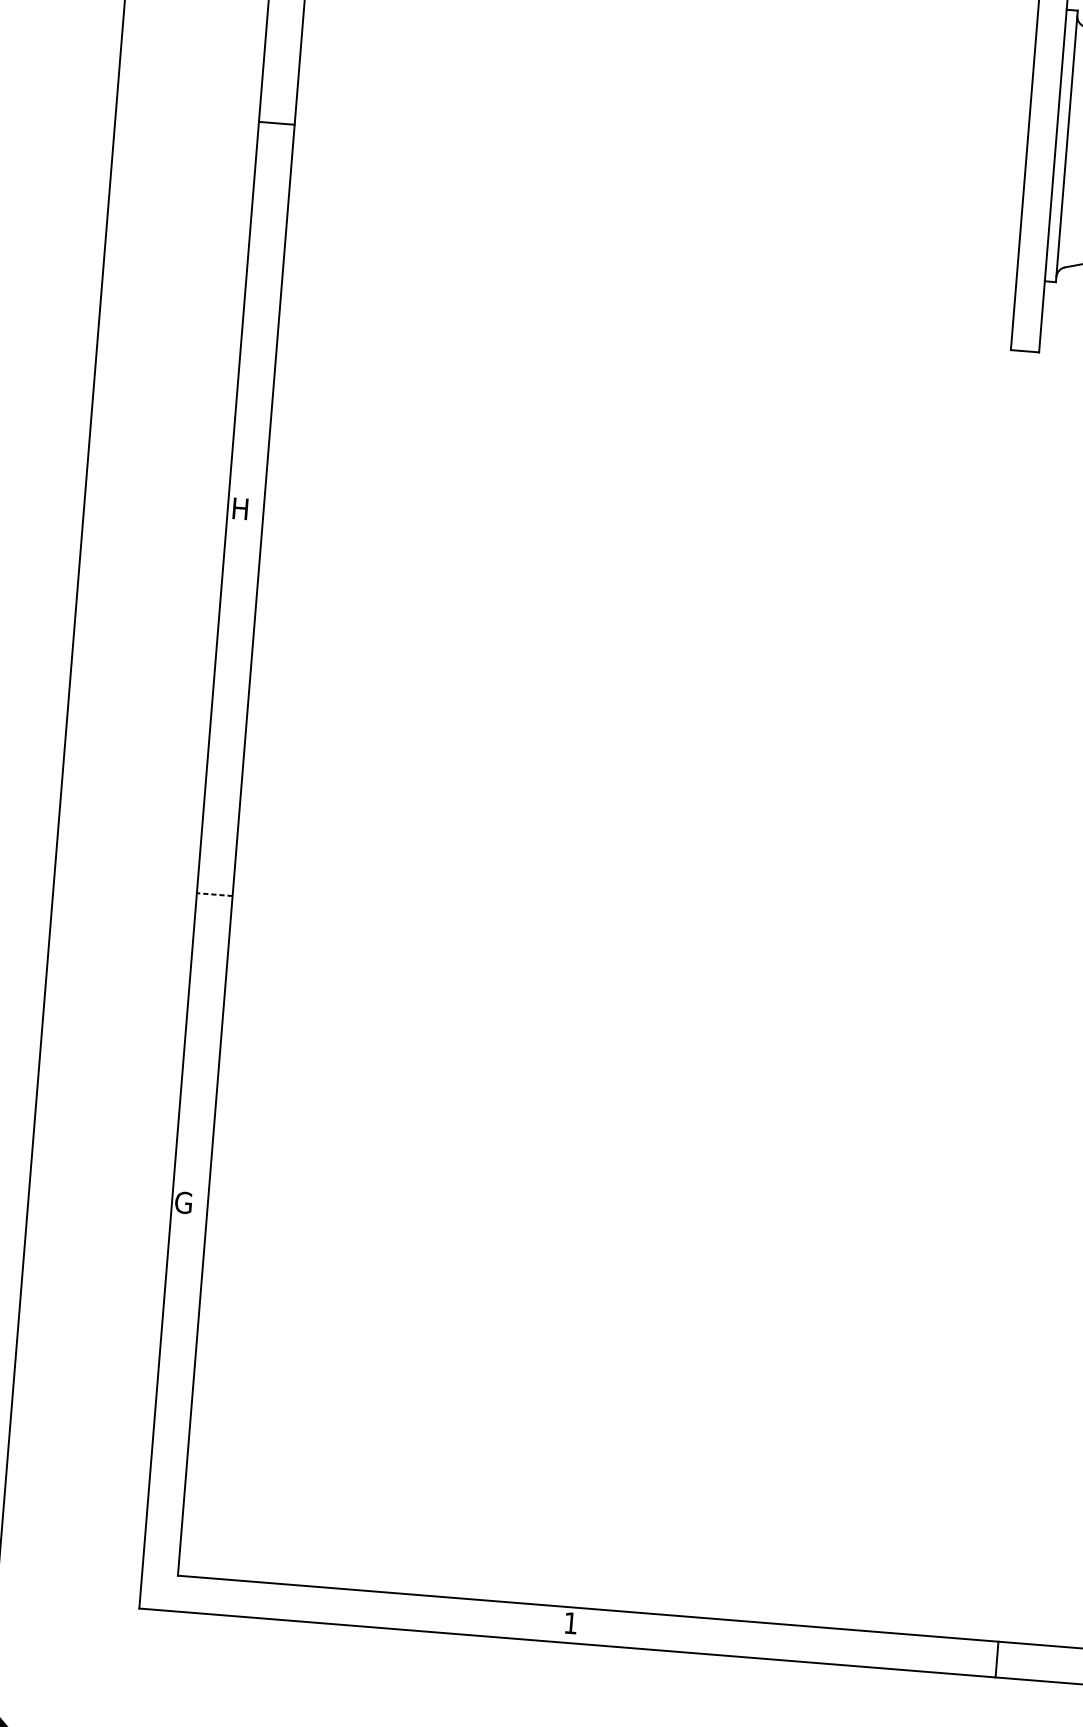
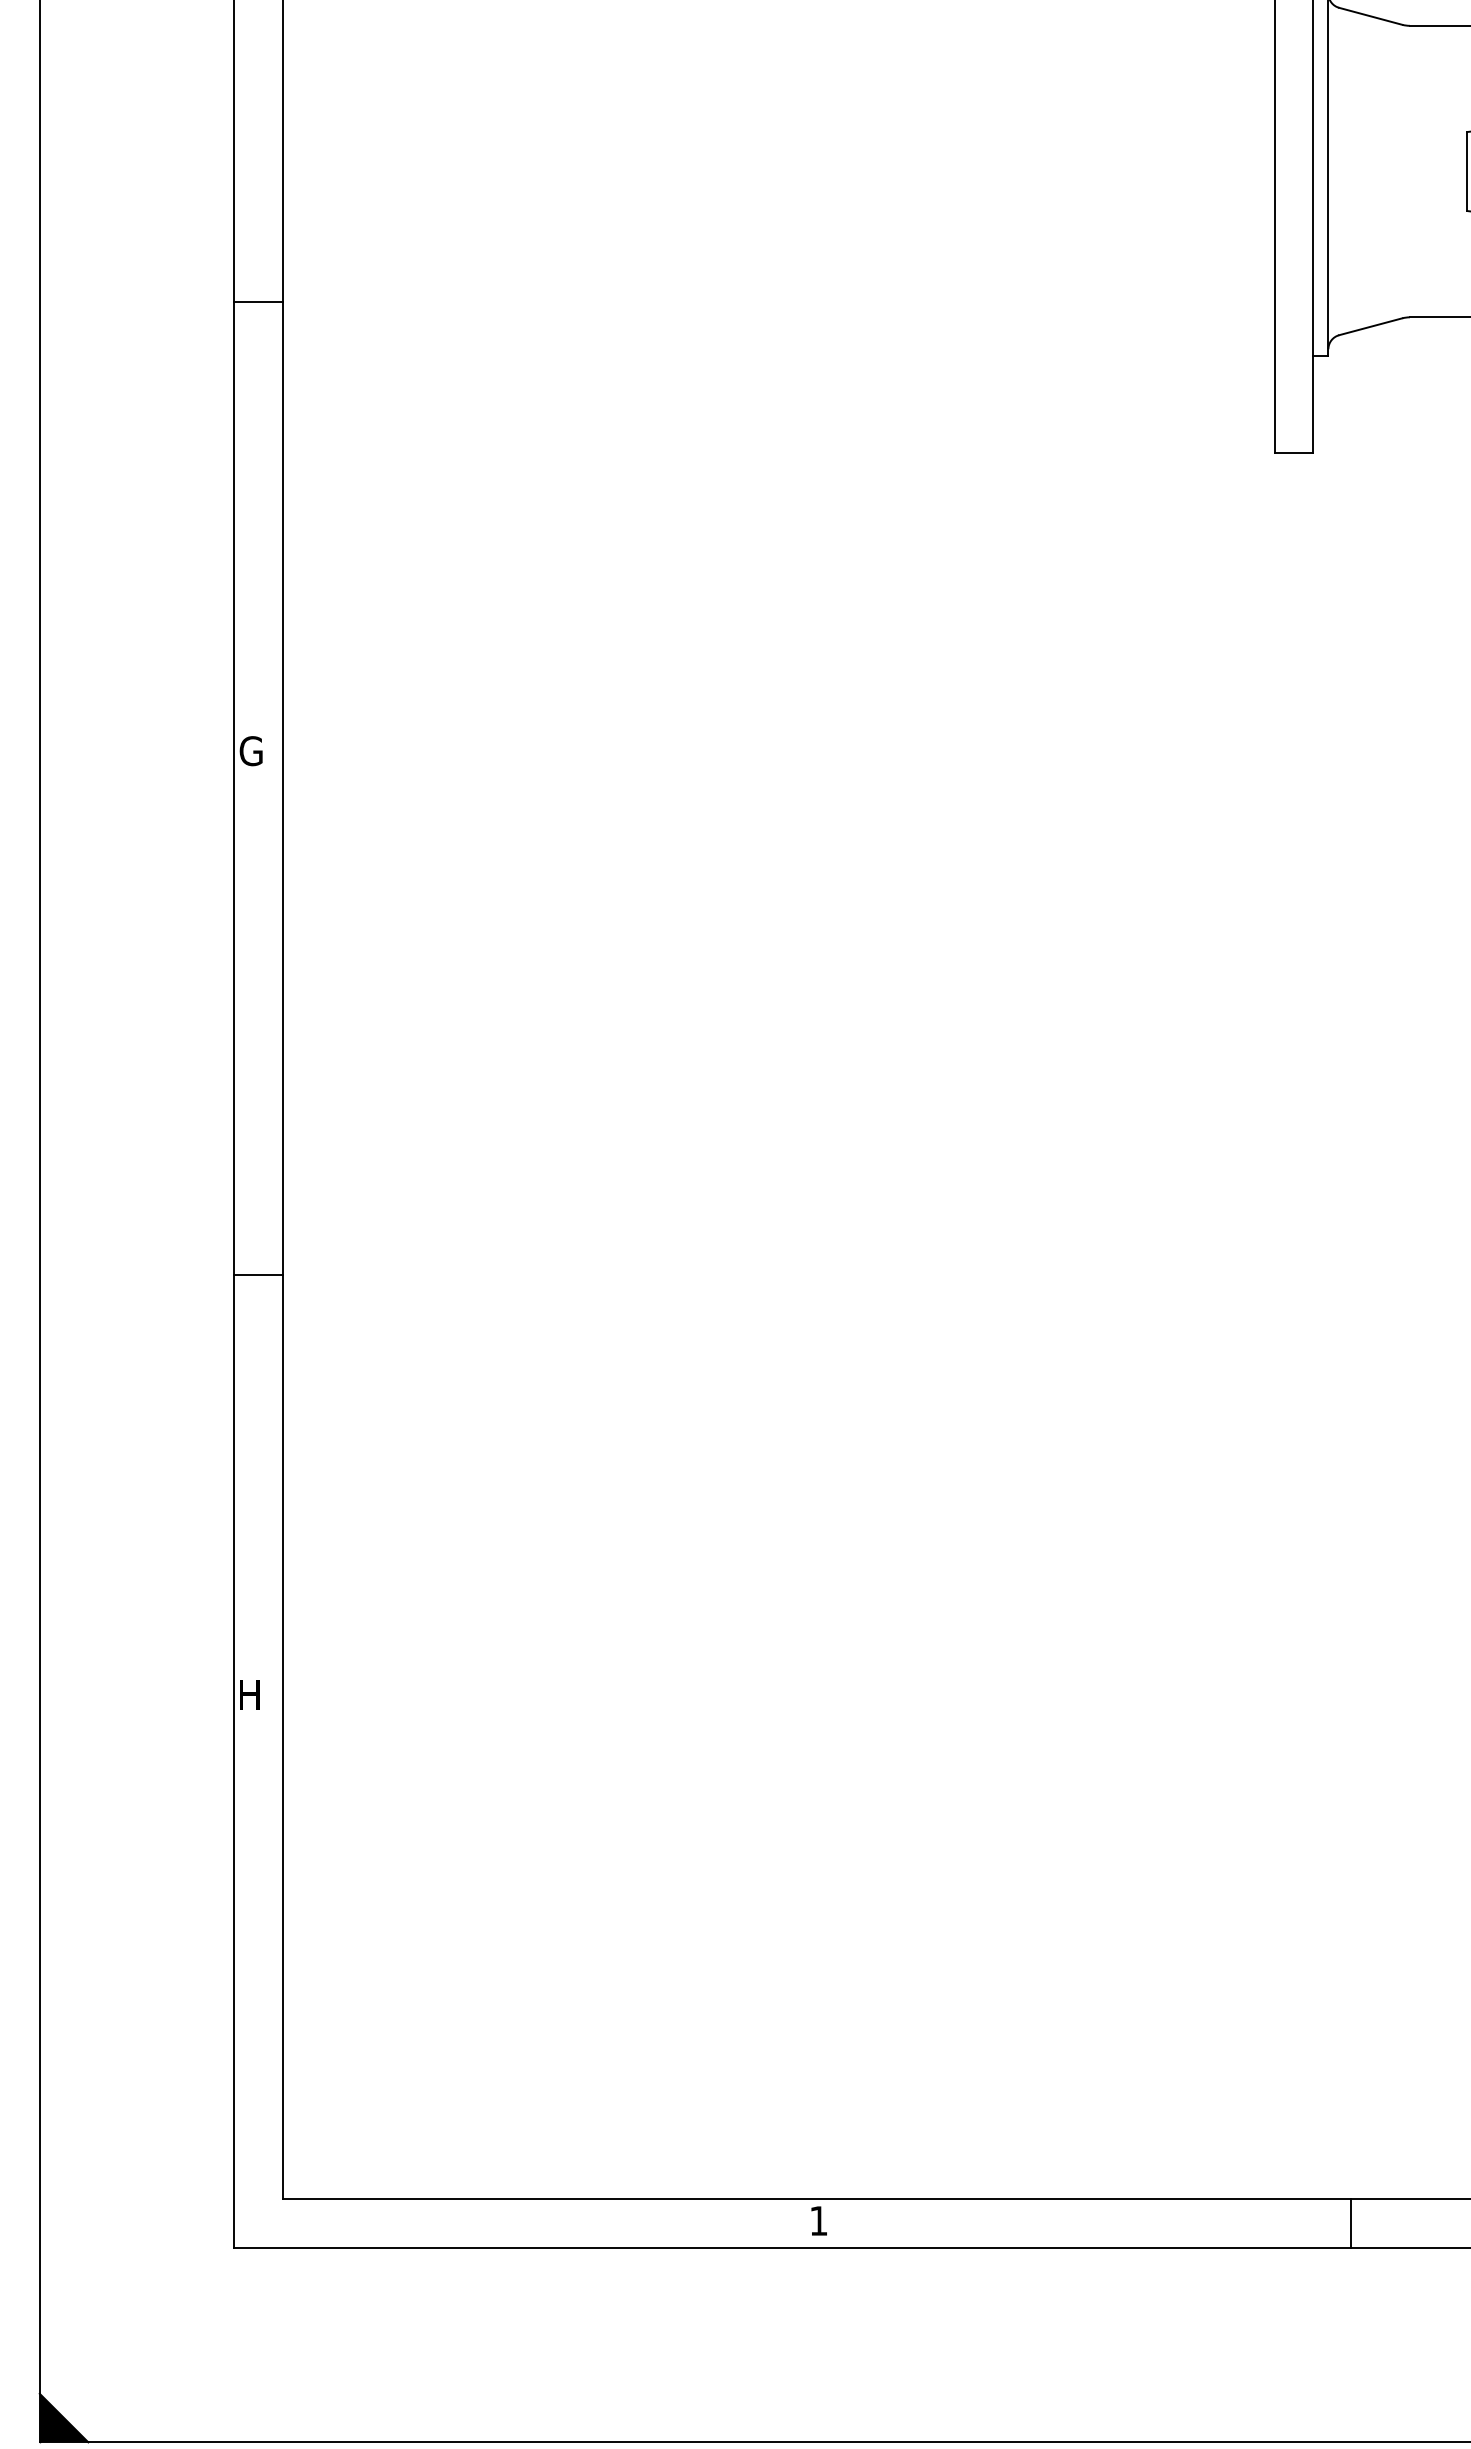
line: (276, 123) -> (258, 302), moved
text: (239, 509) -> (250, 751), H -> G
line: (214, 894) -> (257, 1275), dashed -> solid
text: (183, 1202) -> (249, 1694), G -> H
line: (997, 1659) -> (1350, 2223), moved

